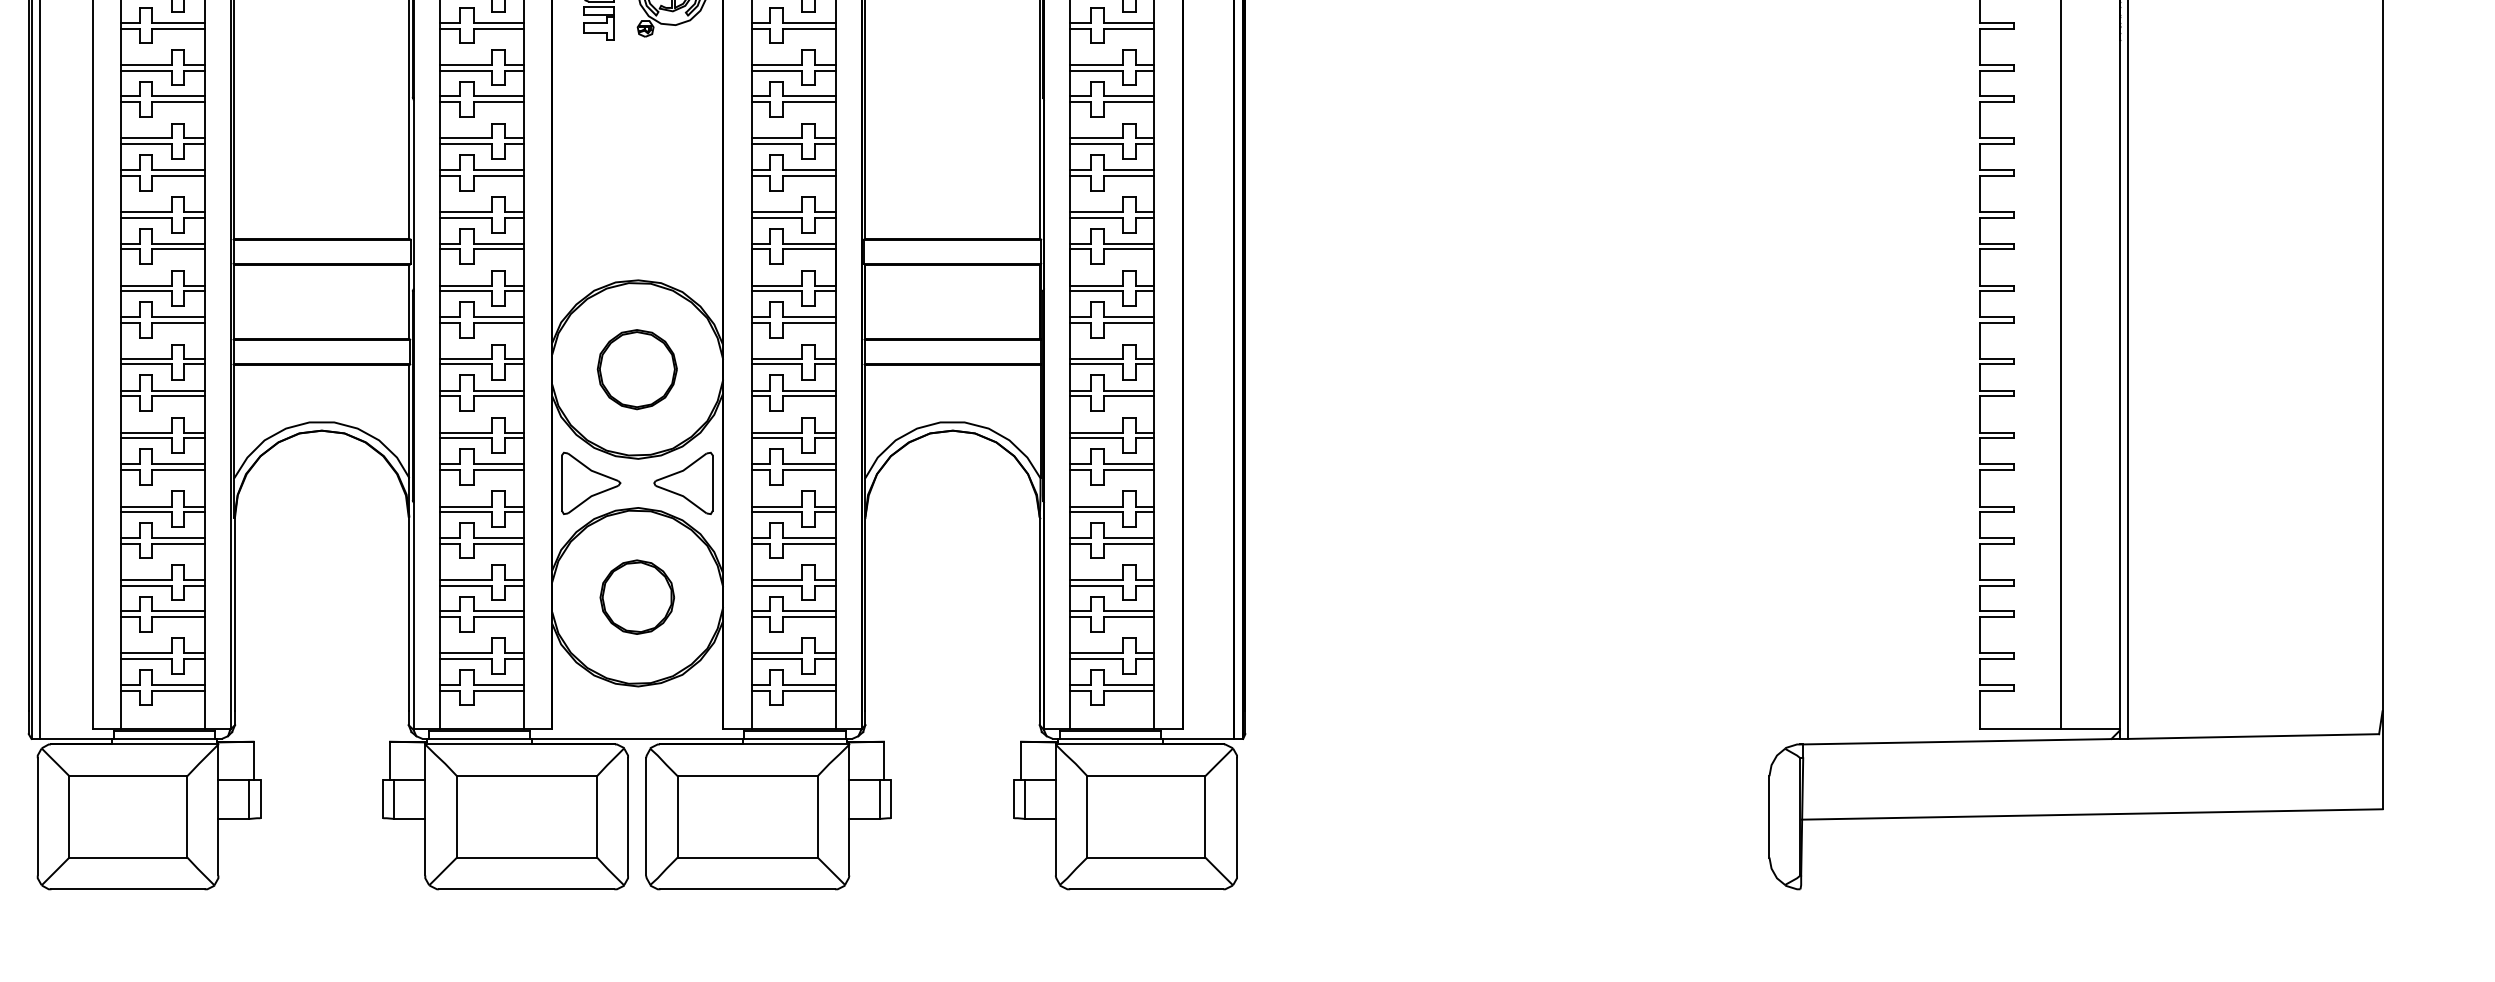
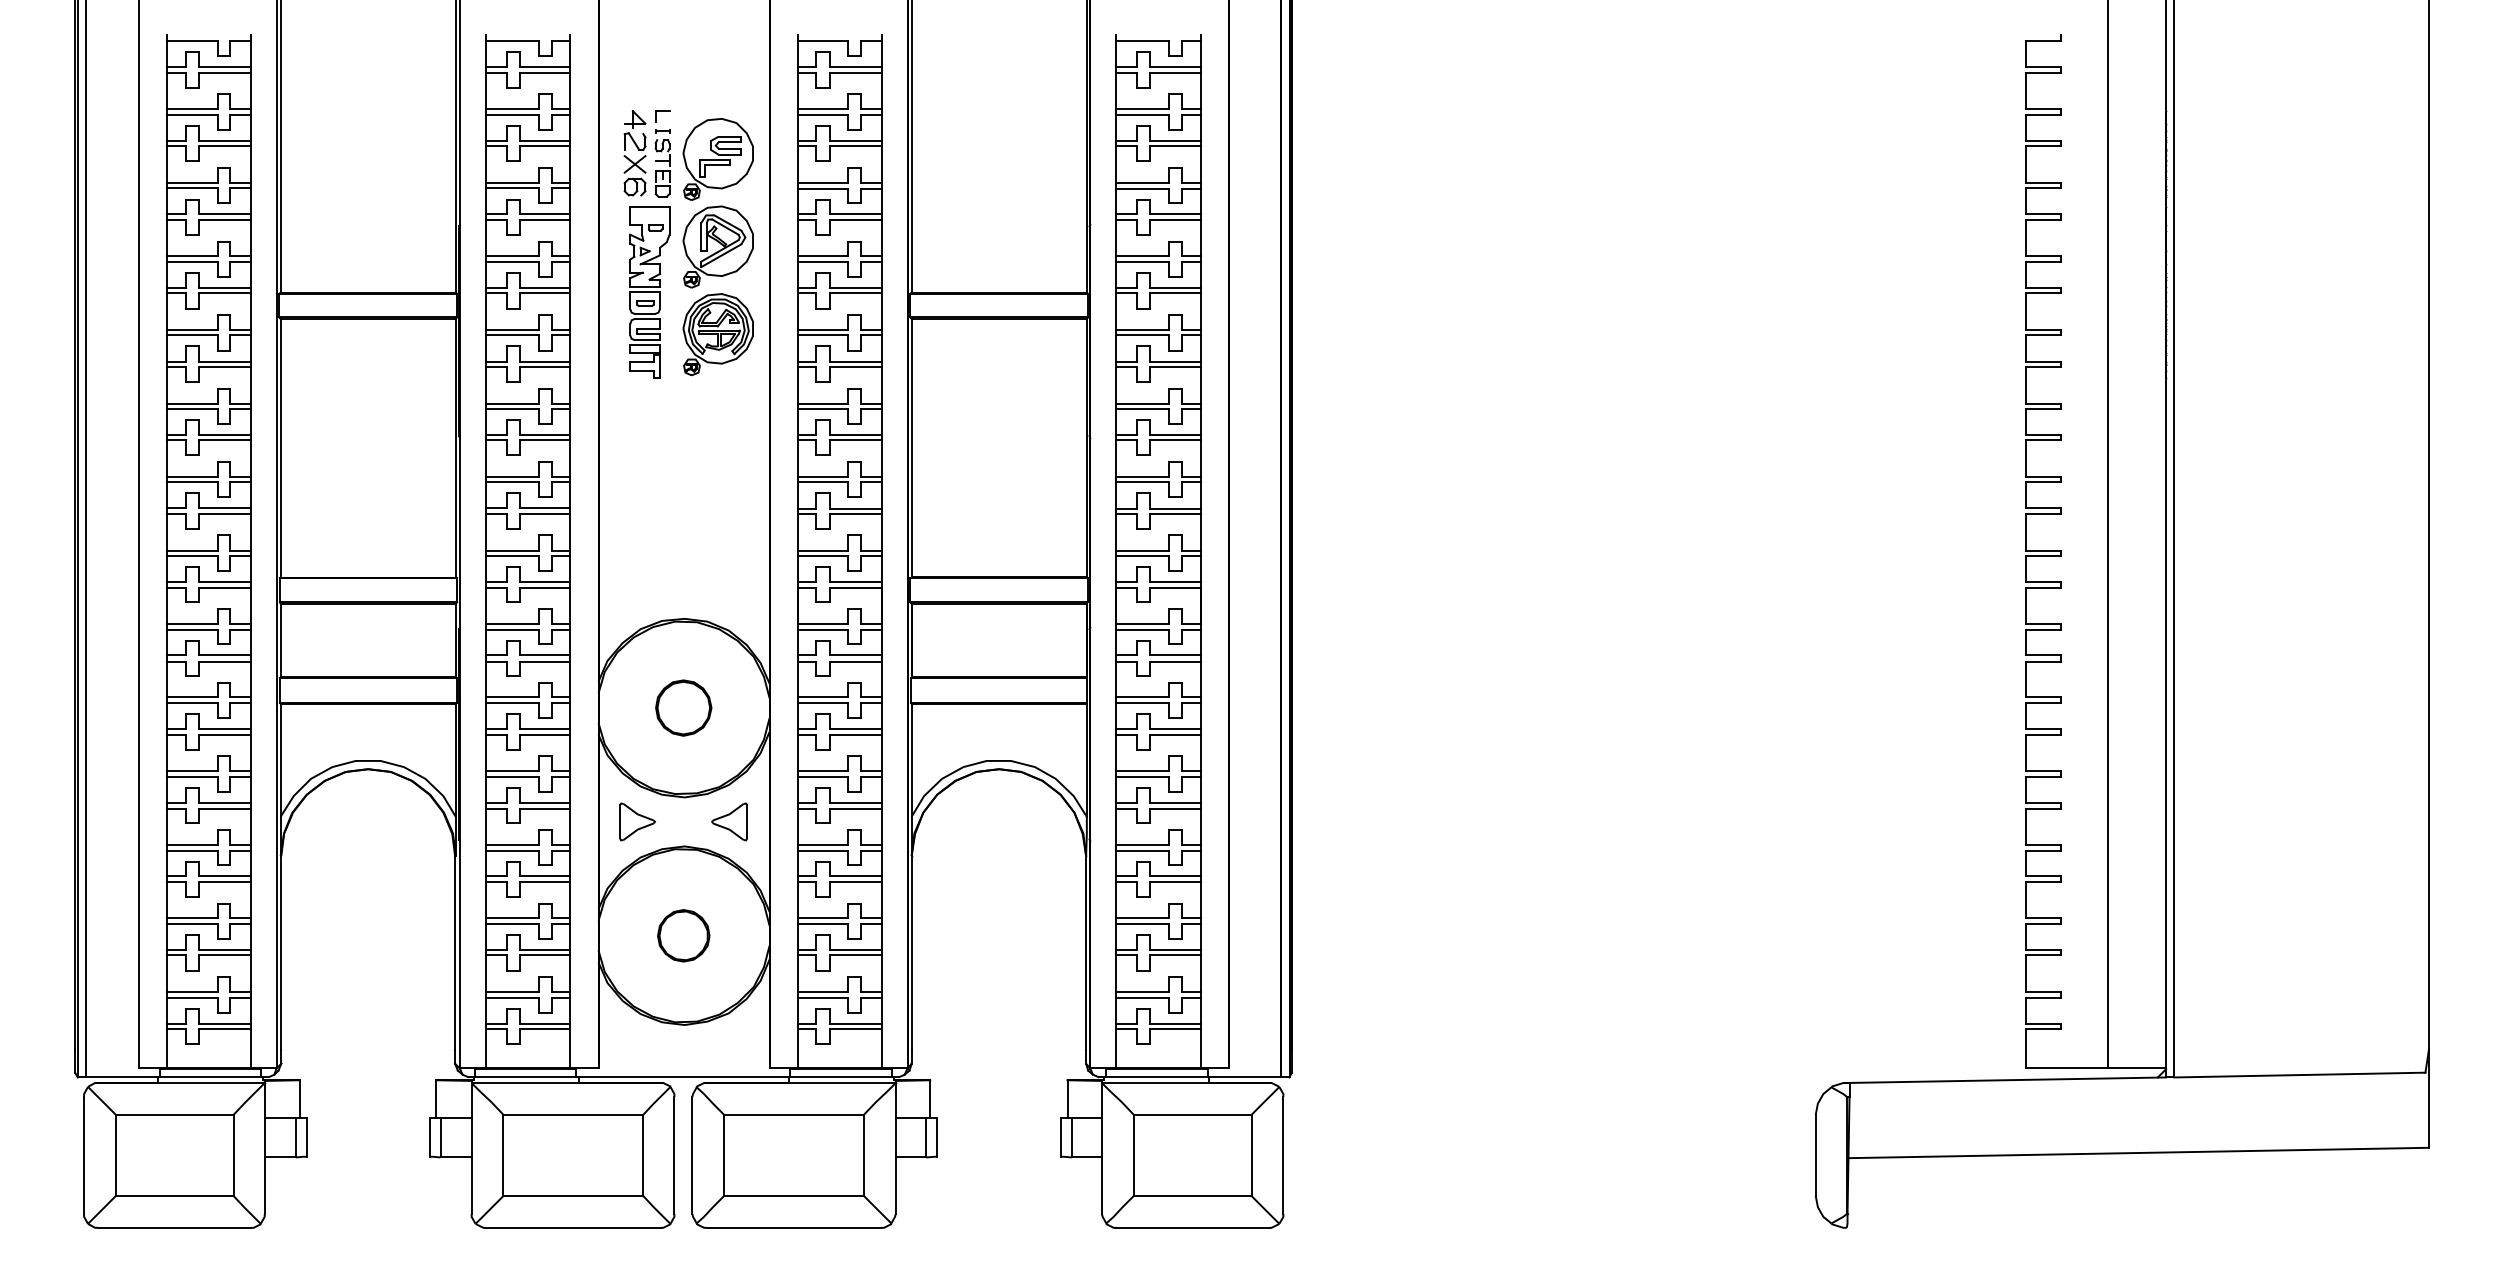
part: (637, 368) -> (683, 707), size x0.7
part: (591, 482) -> (637, 821), size x0.6
part: (683, 482) -> (729, 821), size x0.6
part: (637, 596) -> (683, 935), size x0.7

